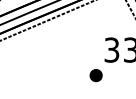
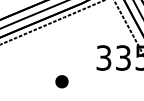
part: (95, 75) -> (61, 81), moved

